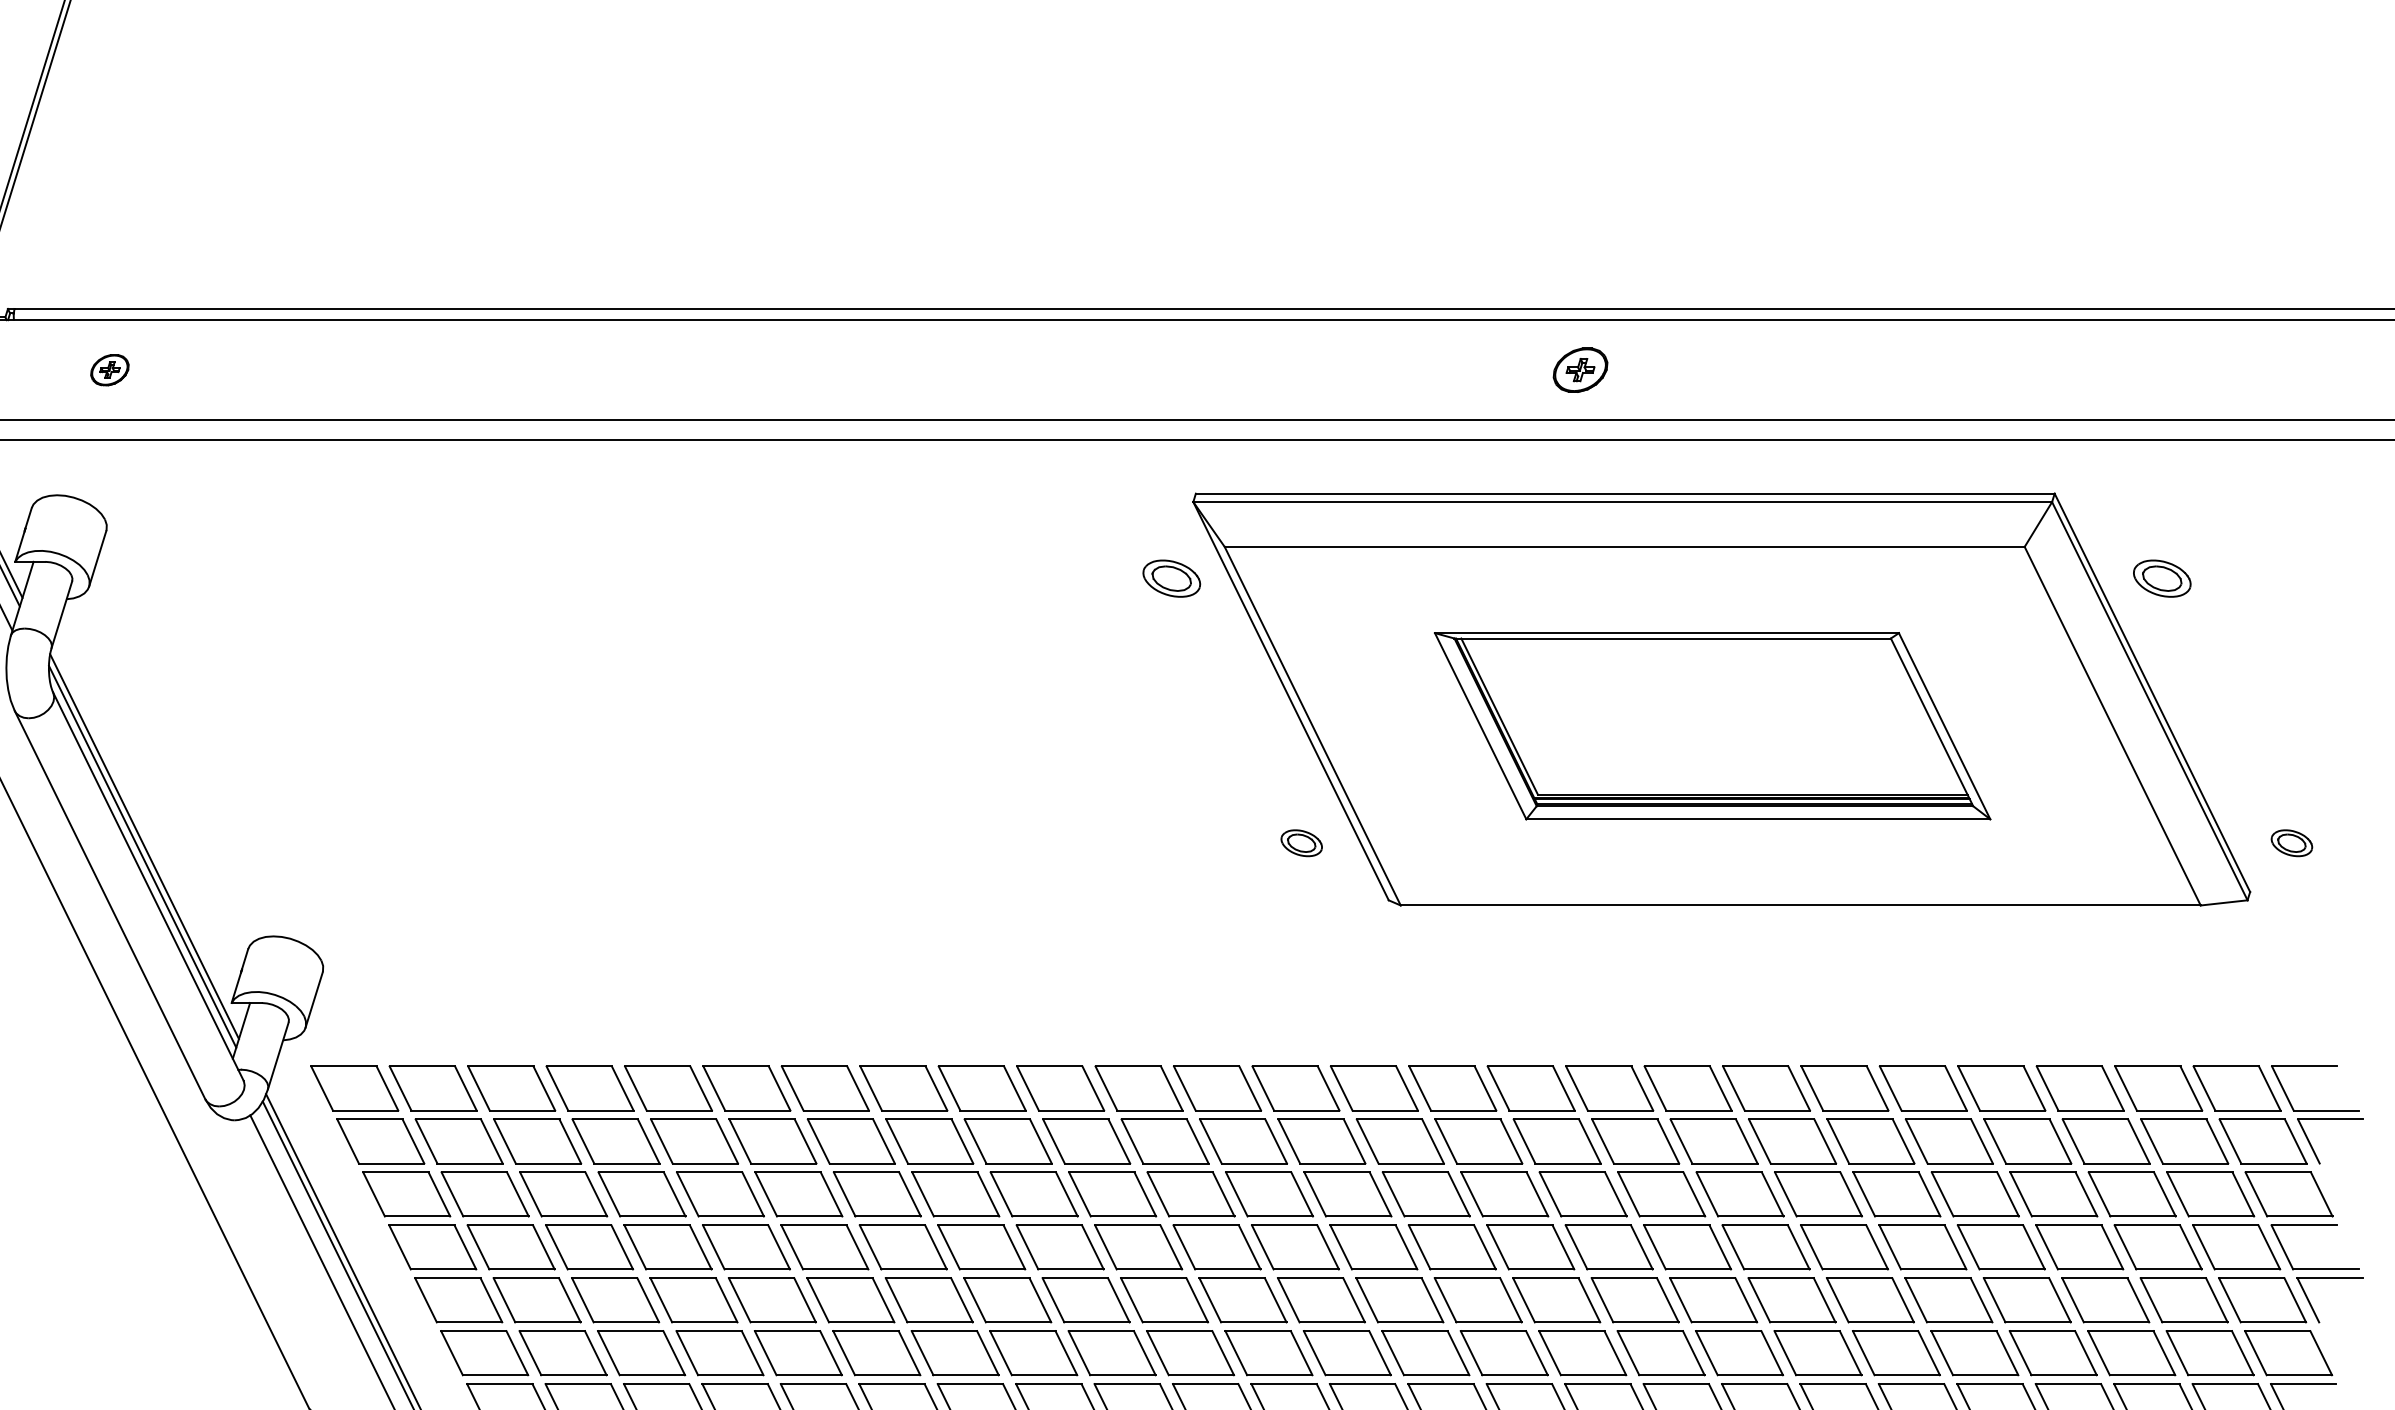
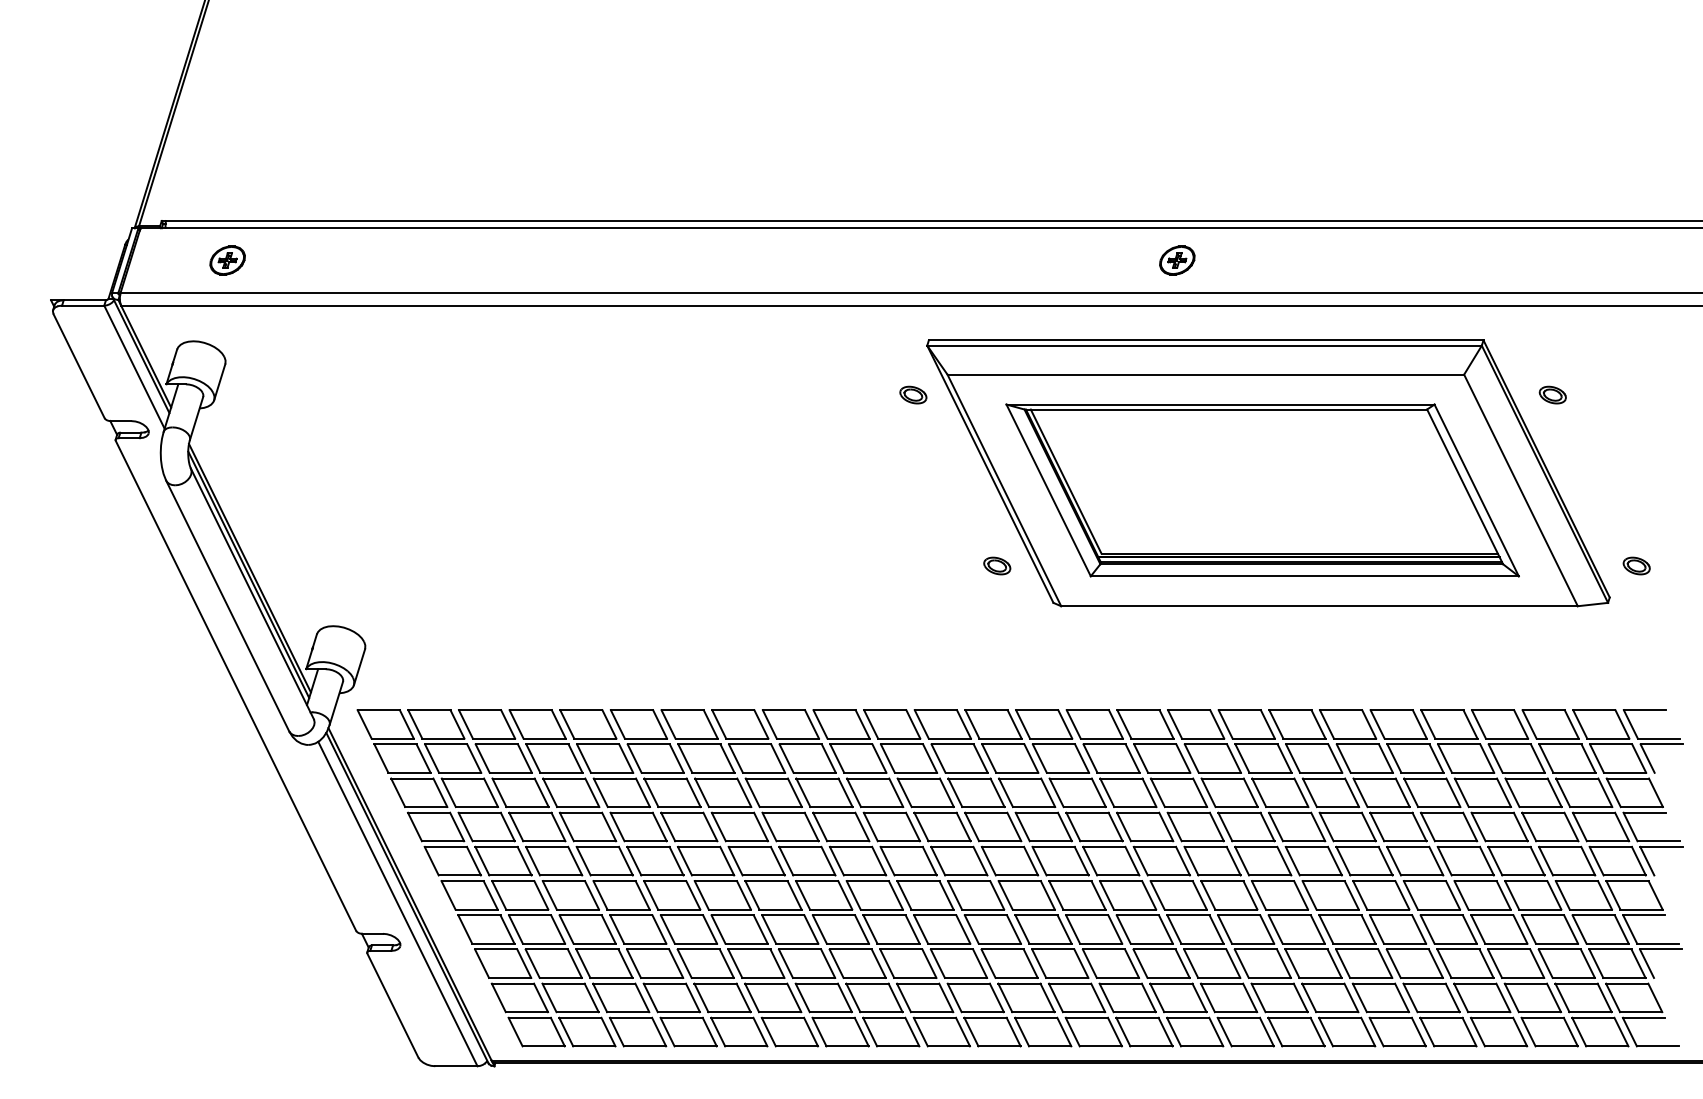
part: (109, 370) -> (227, 260), size x1.43
part: (1172, 577) -> (913, 394), size x0.71
part: (2161, 577) -> (1552, 394), size x0.71
part: (1712, 726) -> (1262, 490), size x1.43

